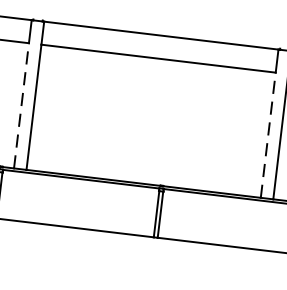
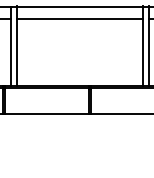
line: (20, 105) -> (10, 52), dashed -> solid
line: (268, 134) -> (142, 52), dashed -> solid

